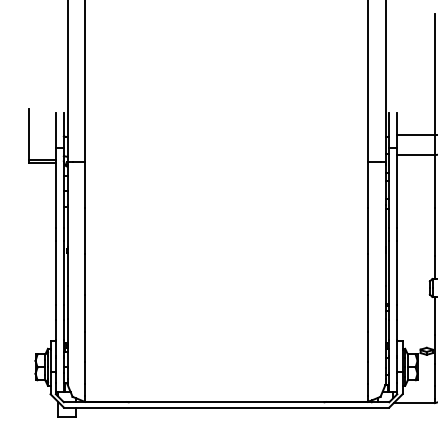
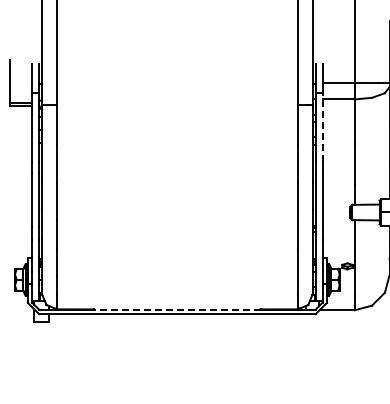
line: (397, 188) -> (322, 127), solid -> dashed
line: (225, 402) -> (176, 309), solid -> dashed

